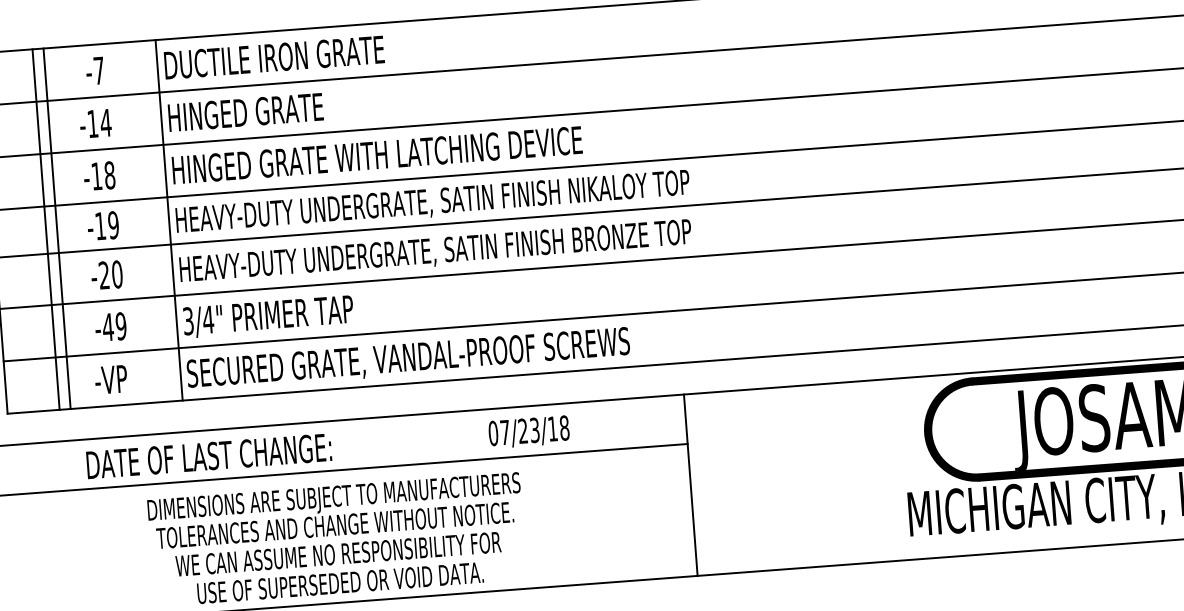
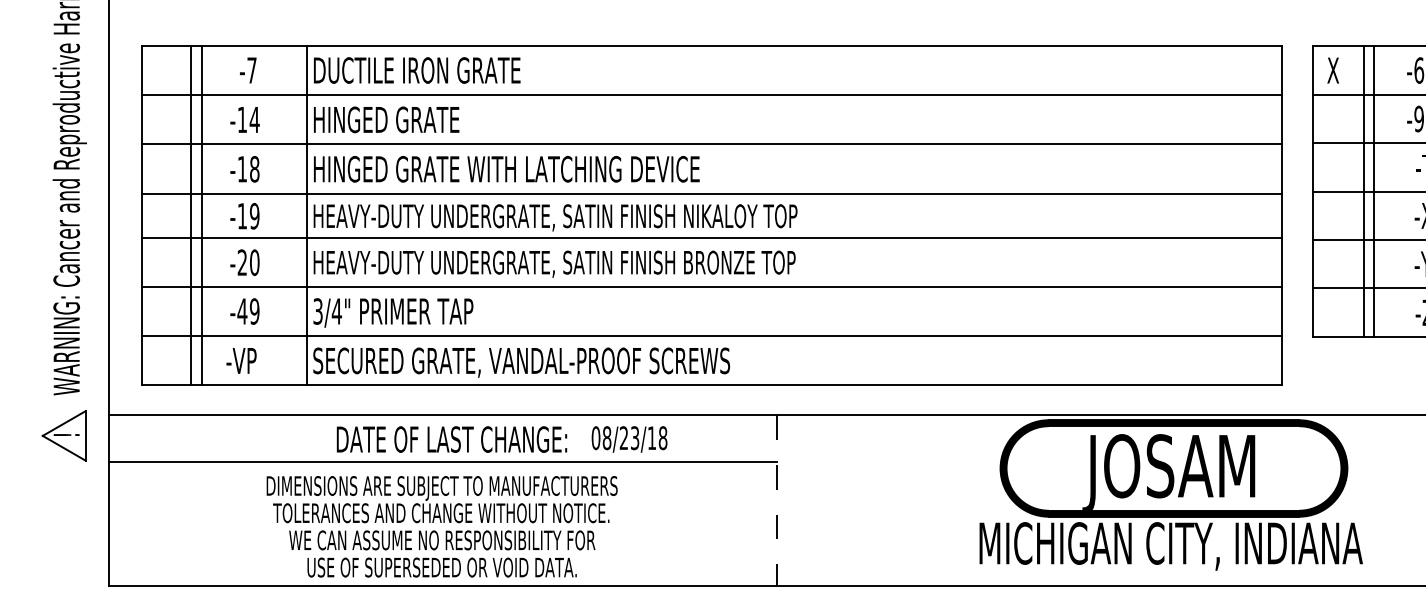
text: (504, 432) -> (606, 438), 07/23/18 -> 08/23/18
text: (208, 456) -> (451, 439), moved
line: (691, 486) -> (777, 501), solid -> dashed

